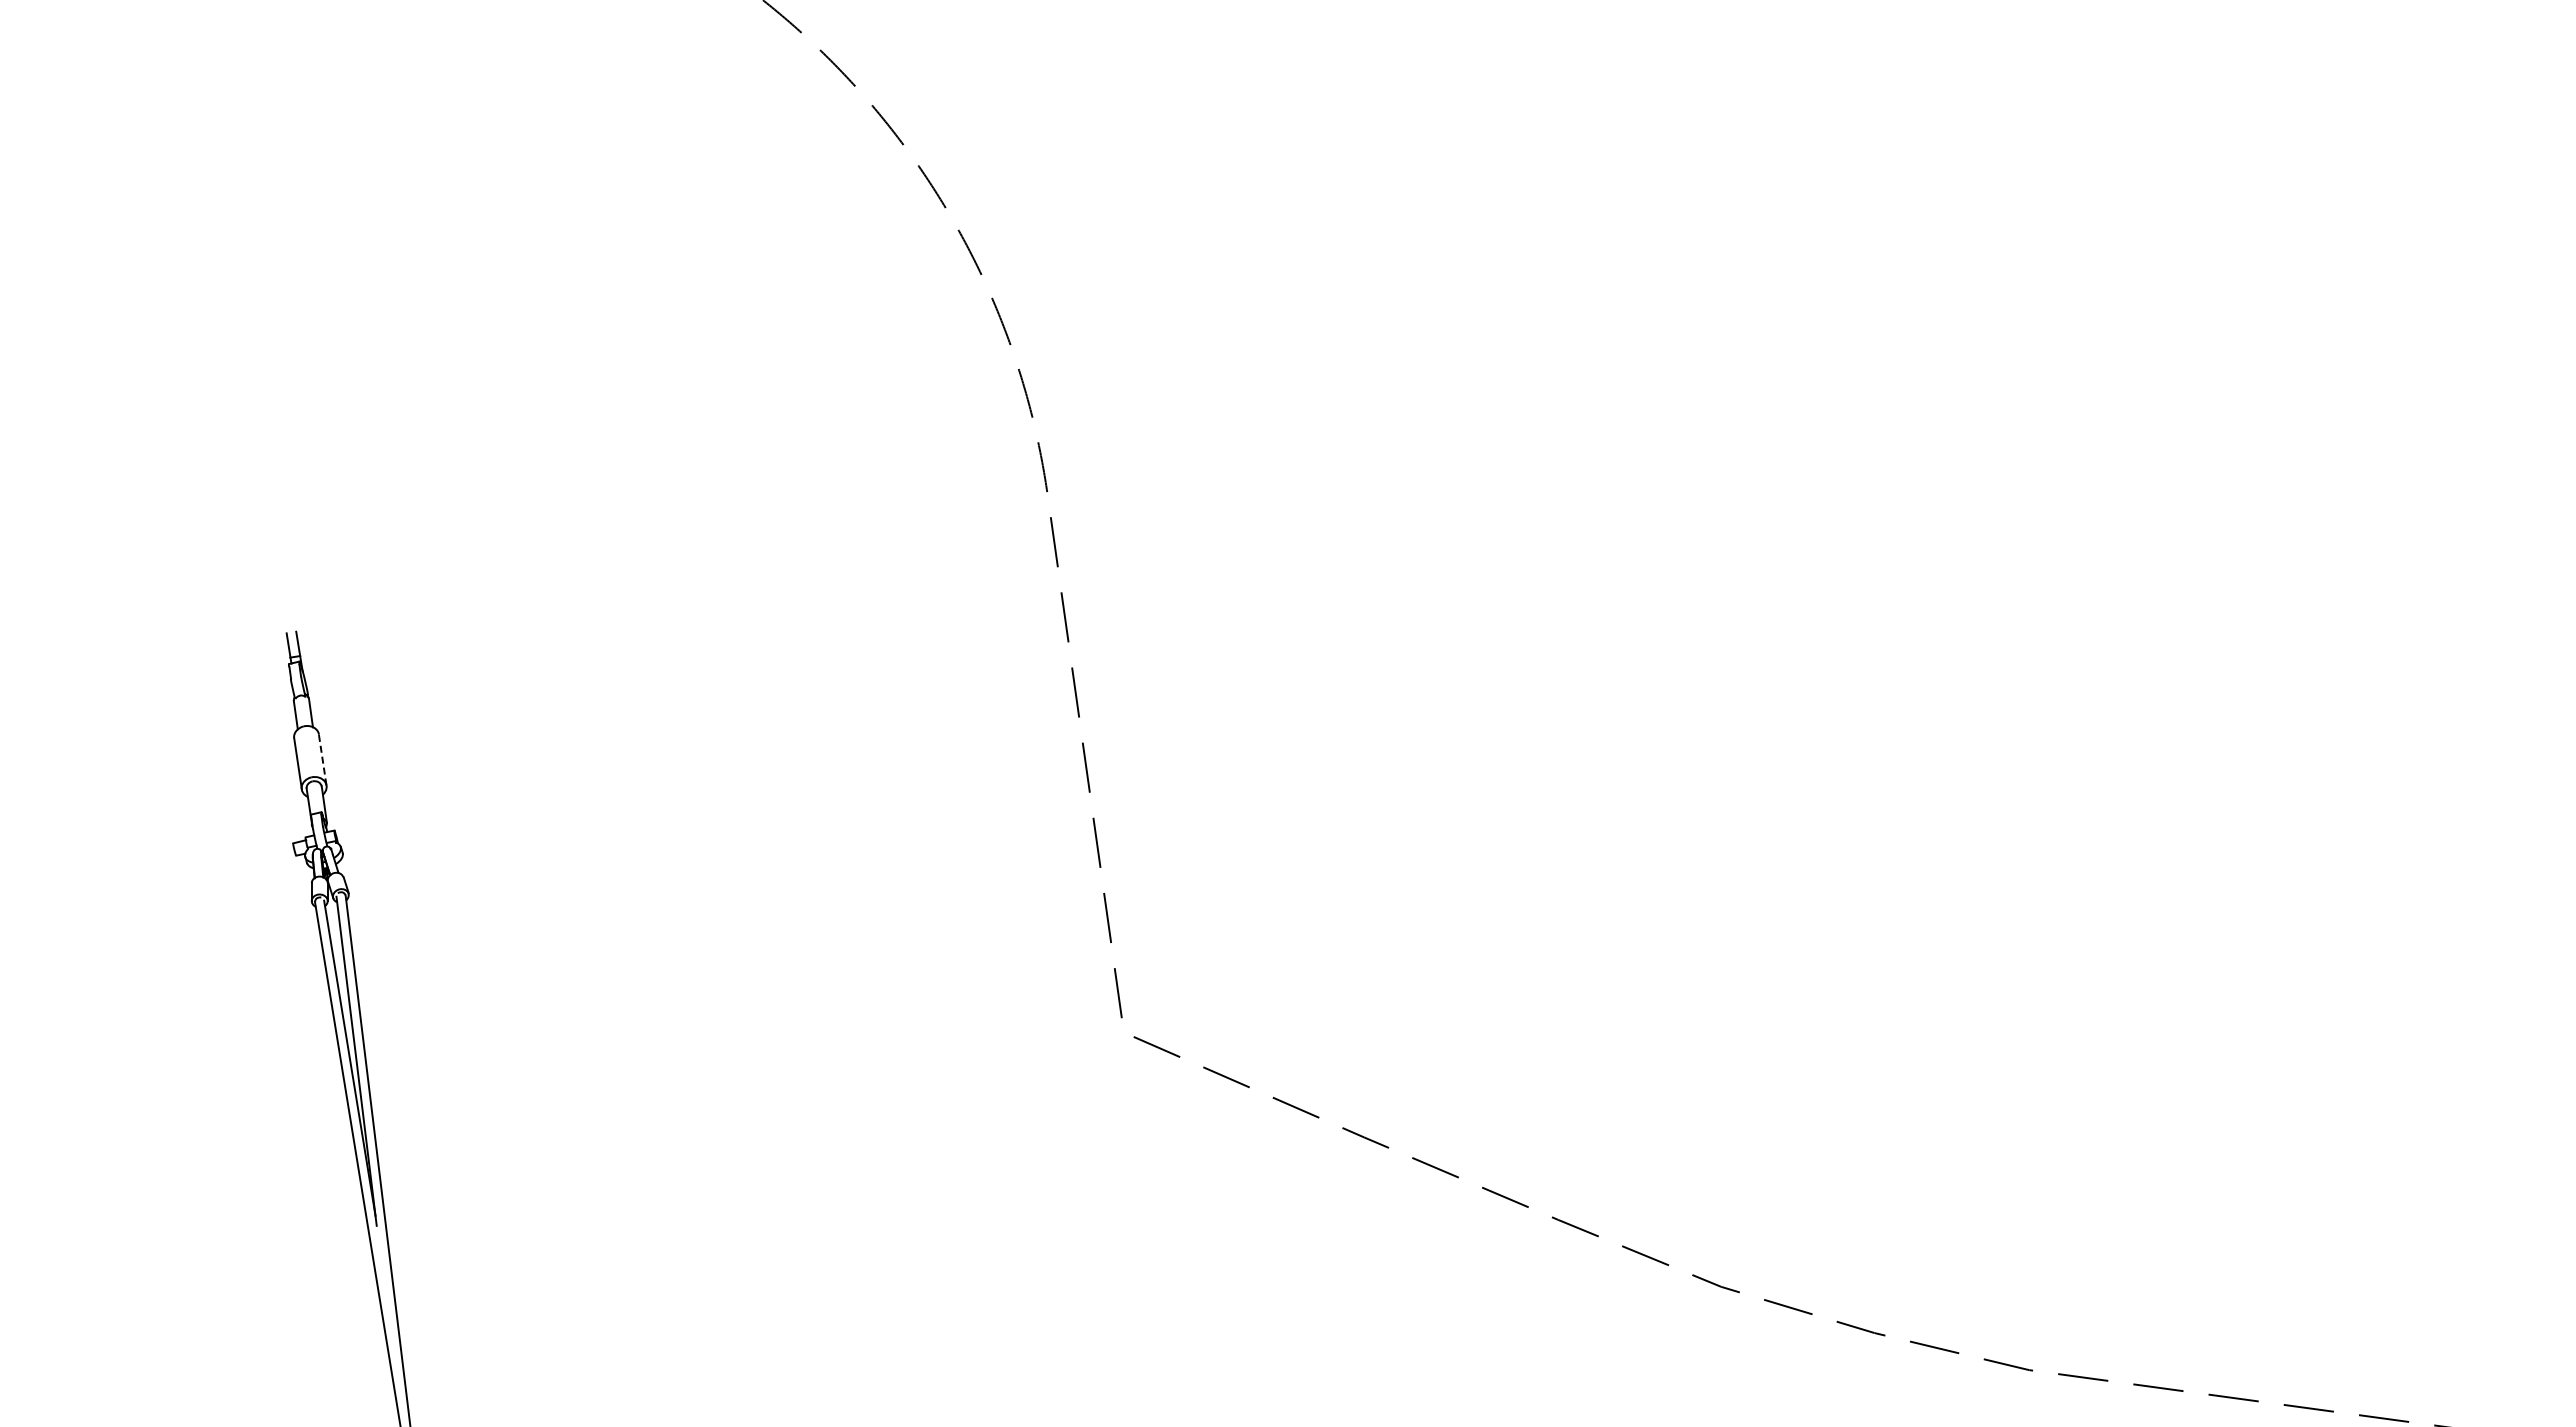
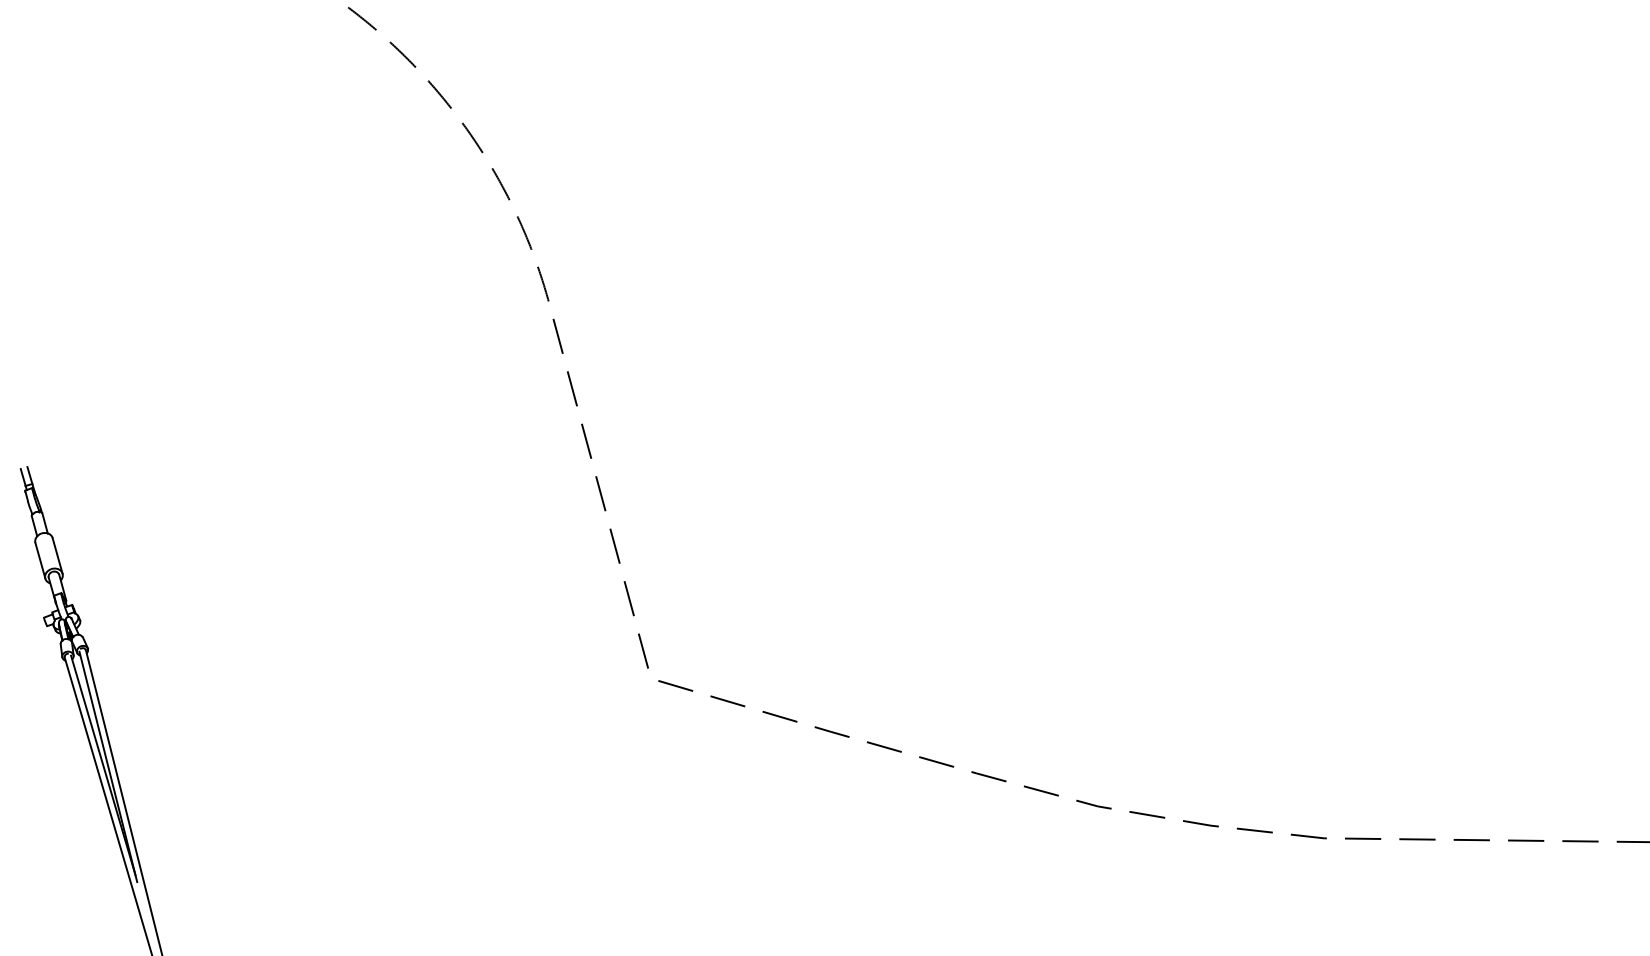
line: (322, 760) -> (57, 556), dashed -> solid

